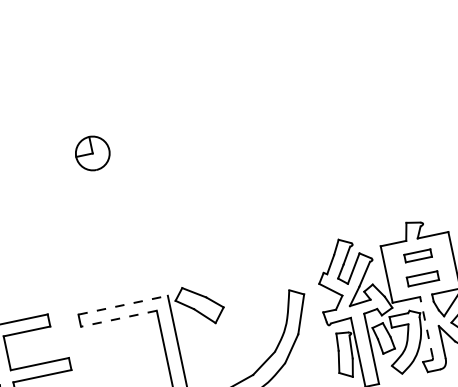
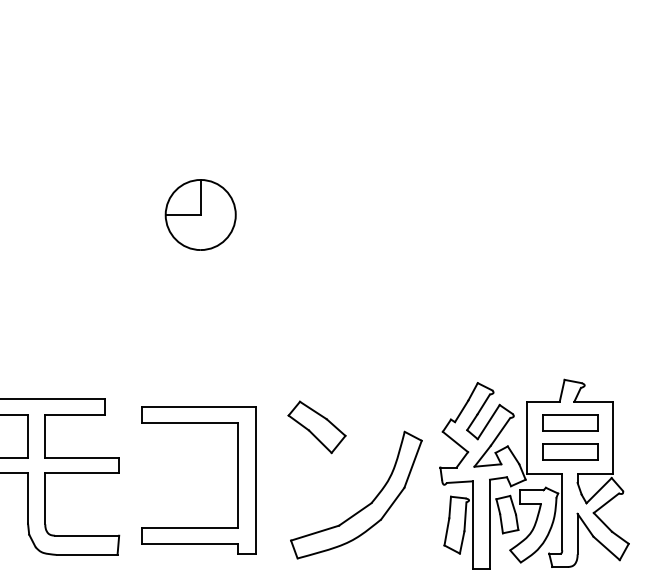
part: (92, 153) -> (200, 214), size x1.67
part: (418, 255) -> (570, 422), size x1.67
part: (422, 278) -> (570, 451), size x1.43
line: (123, 305) -> (198, 407), dashed -> solid
part: (199, 305) -> (316, 427), moved
line: (118, 318) -> (189, 422), dashed -> solid
line: (426, 326) -> (562, 511), dashed -> solid

